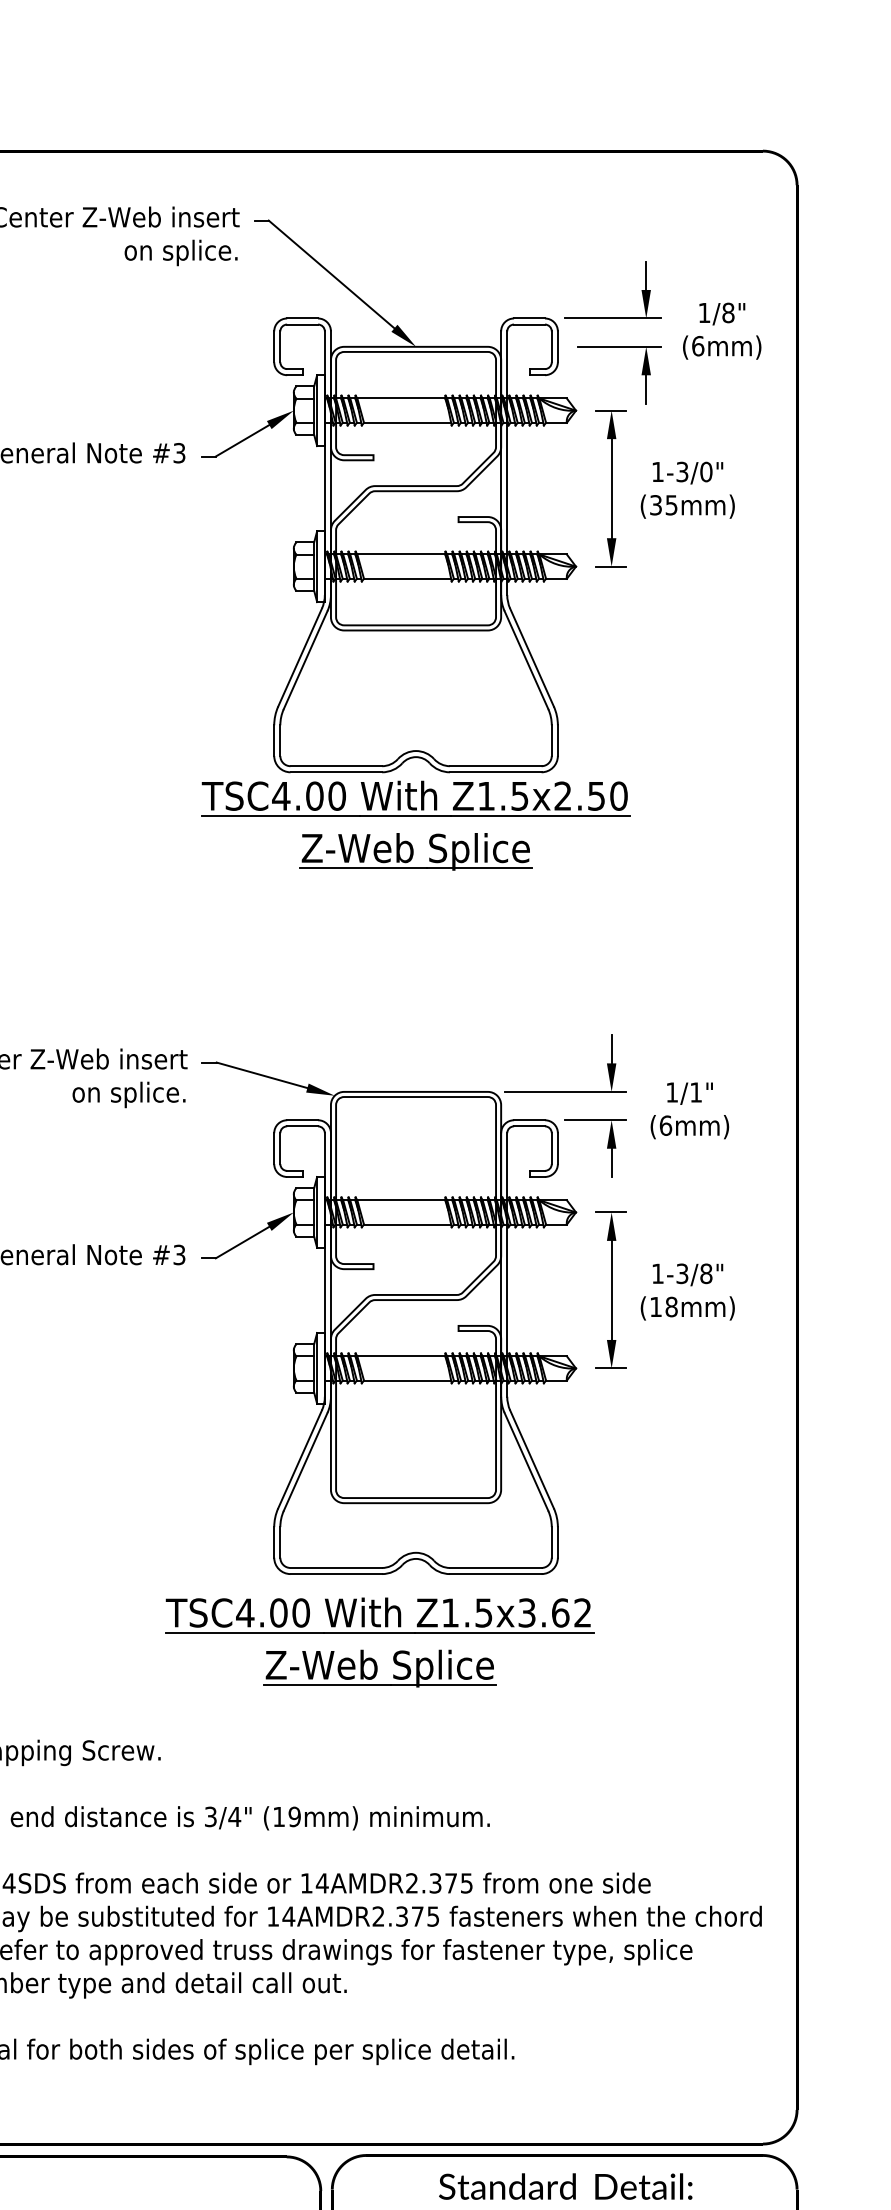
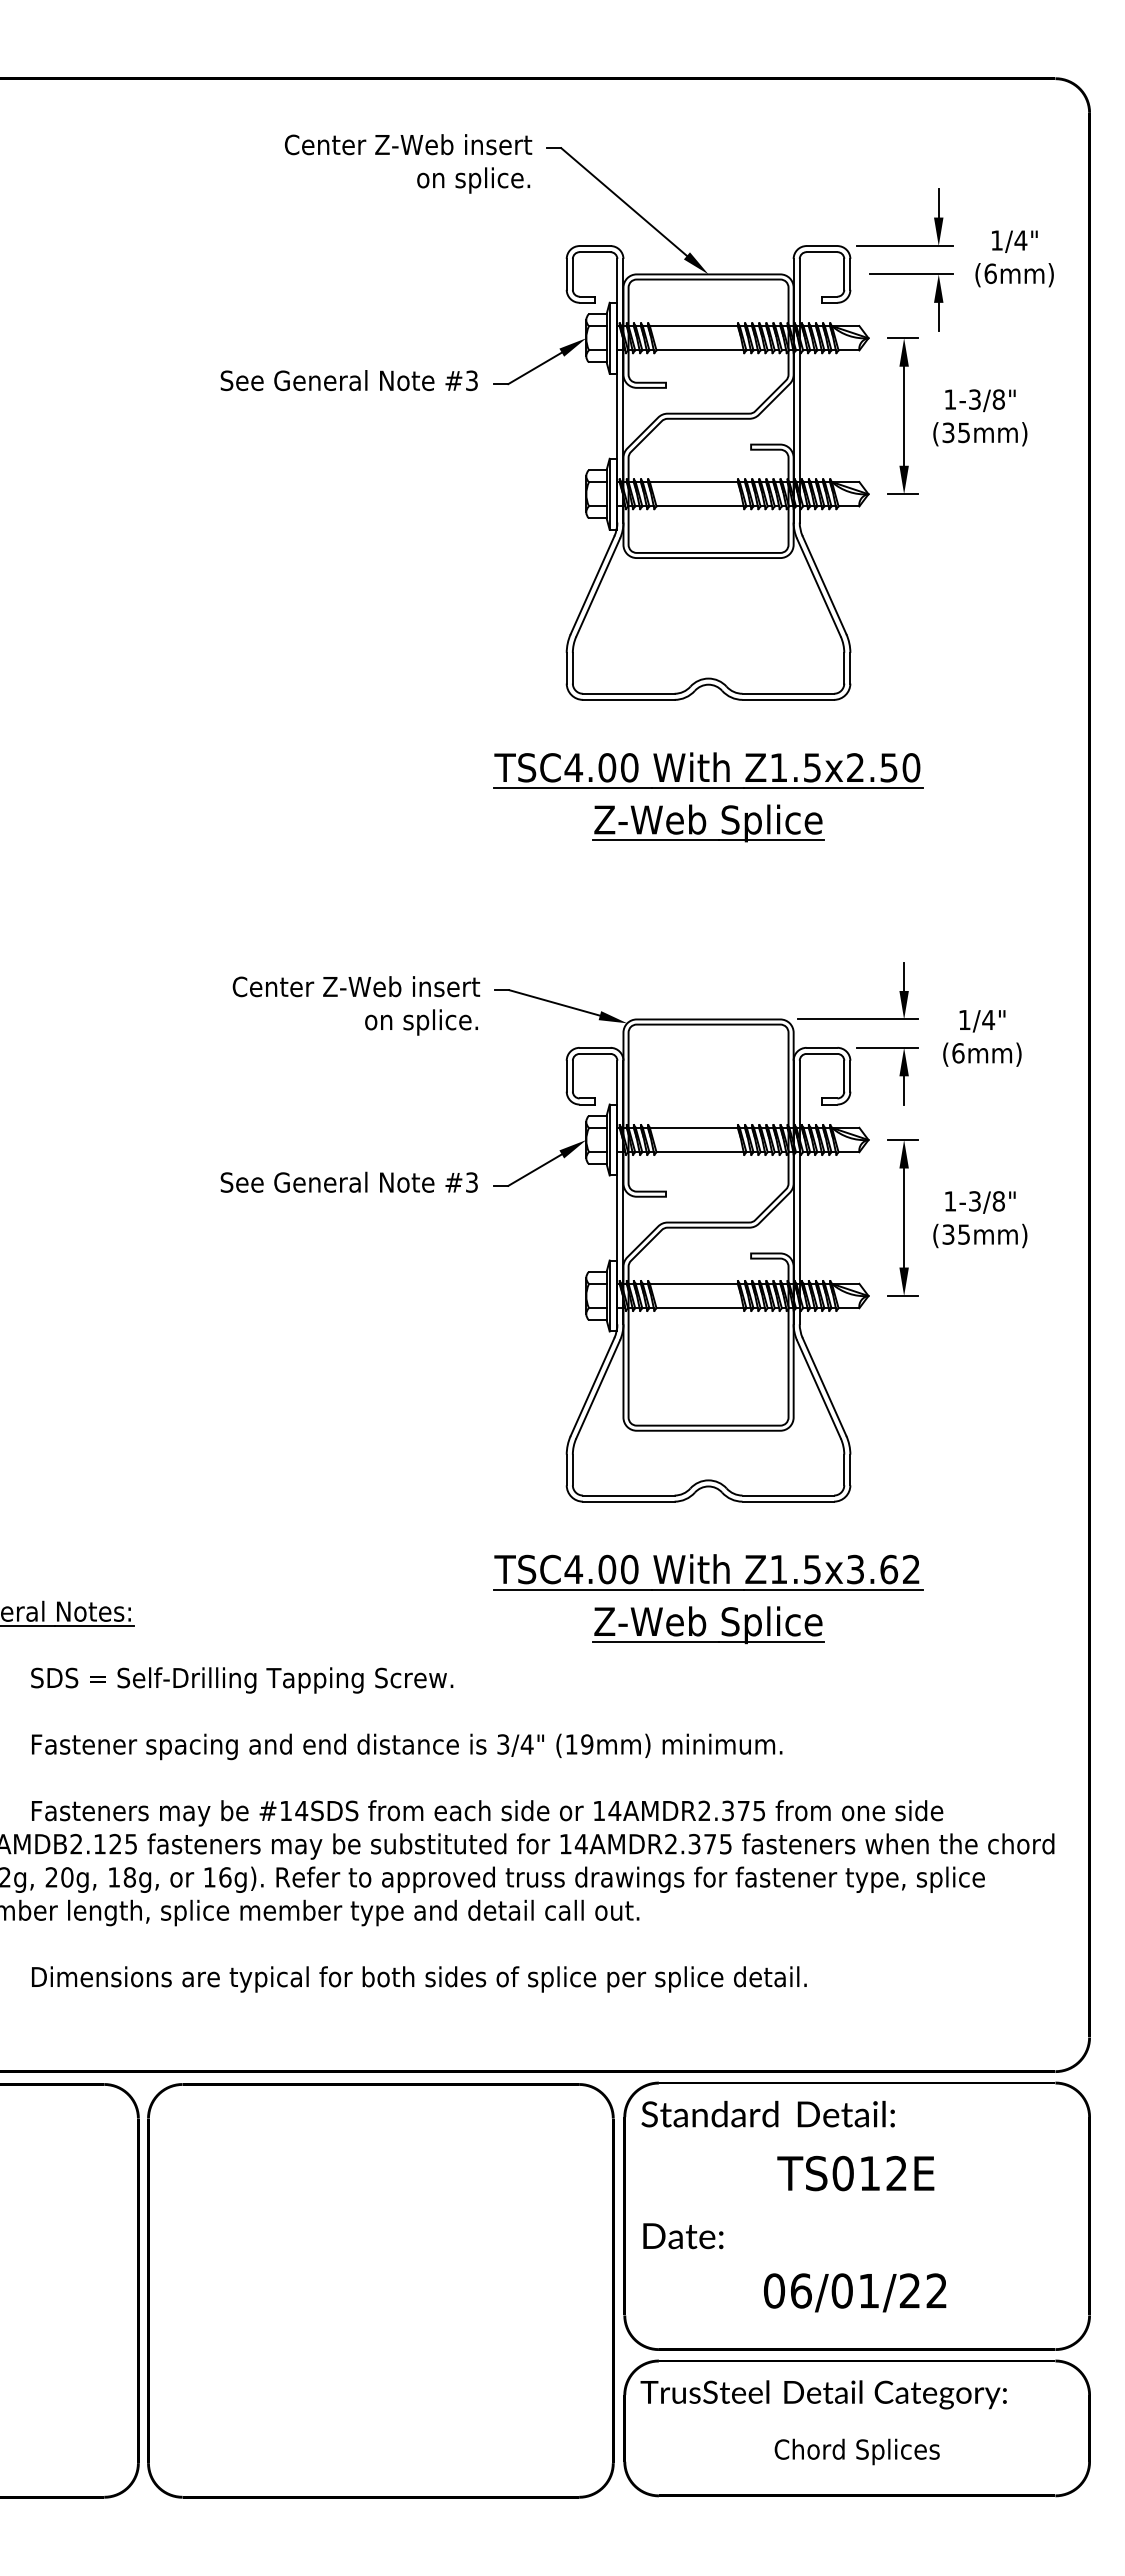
text: (728, 312) -> (1020, 240), 1/8" -> 1/4"
text: (706, 471) -> (998, 399), 1-3/0" -> 1-3/8"
part: (416, 816) -> (708, 788), moved
text: (696, 1091) -> (988, 1019), 1/1" -> 1/4"
text: (664, 1306) -> (956, 1234), (18mm) -> (35mm)
part: (380, 1633) -> (708, 1590), moved
text: (565, 2185) -> (767, 2113), moved

